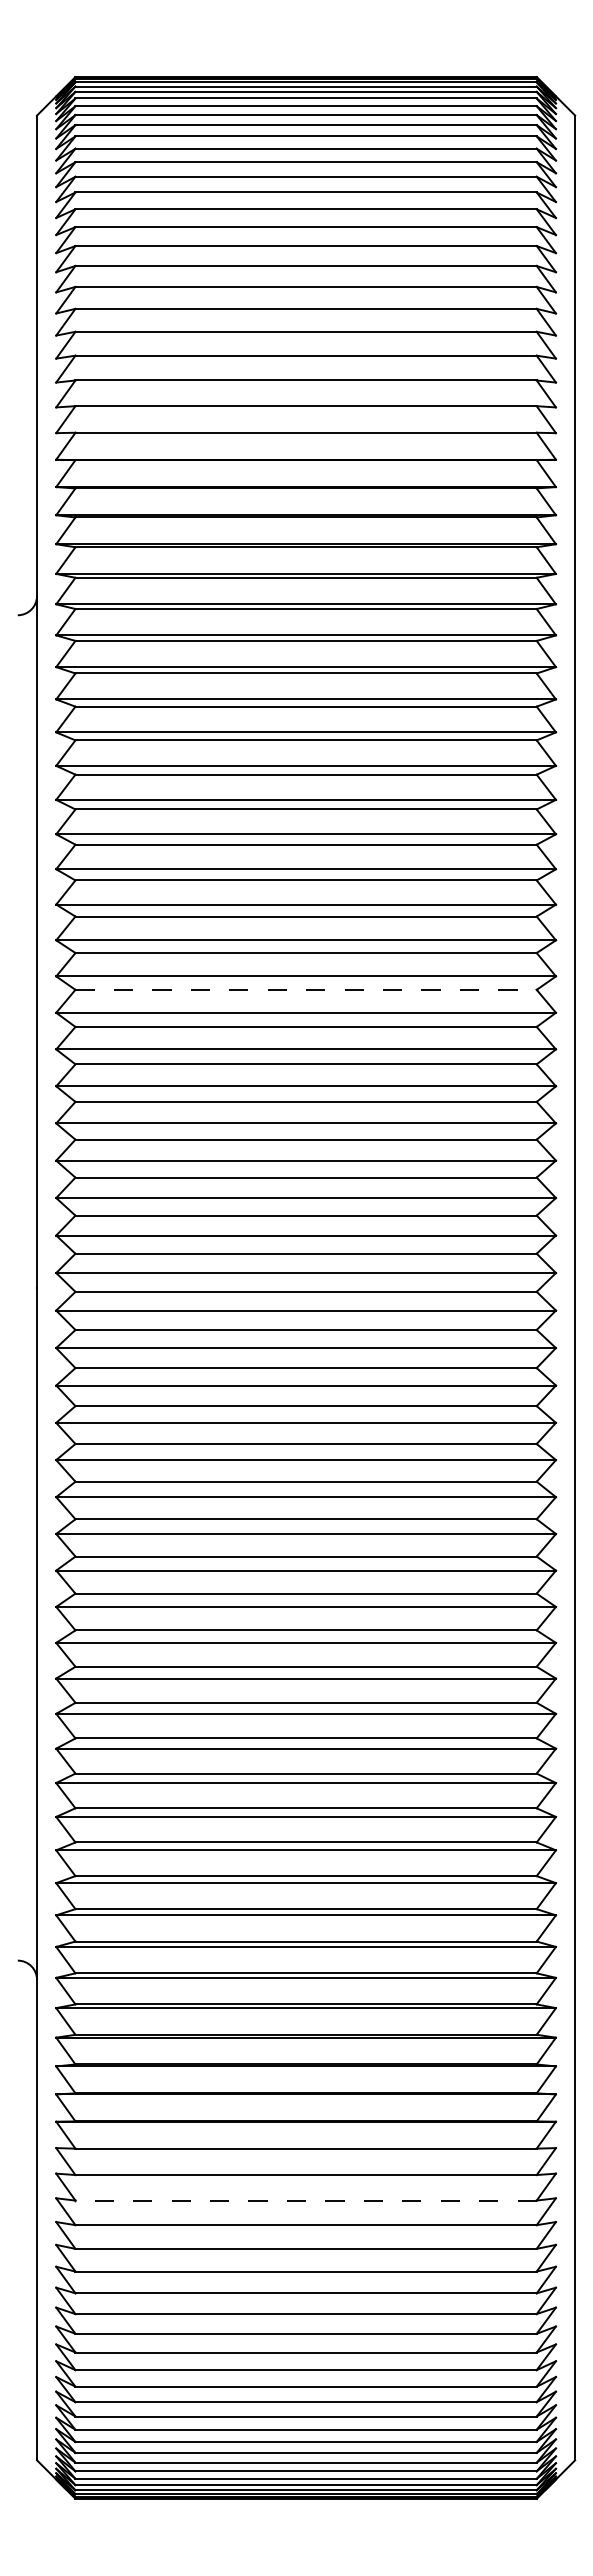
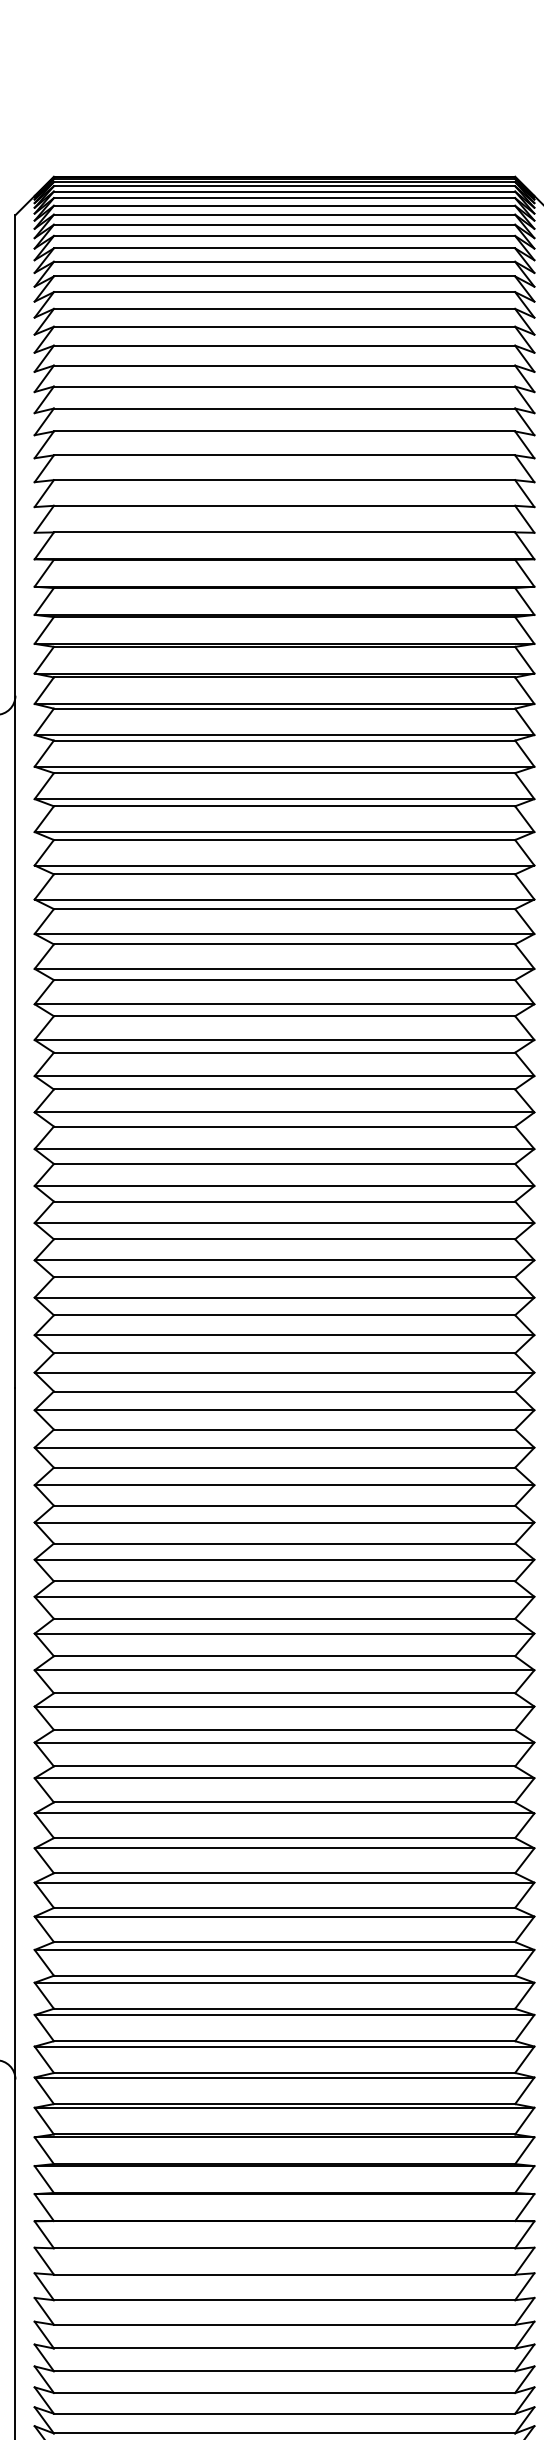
line: (306, 989) -> (284, 1089), dashed -> solid
line: (306, 2200) -> (284, 2300), dashed -> solid

